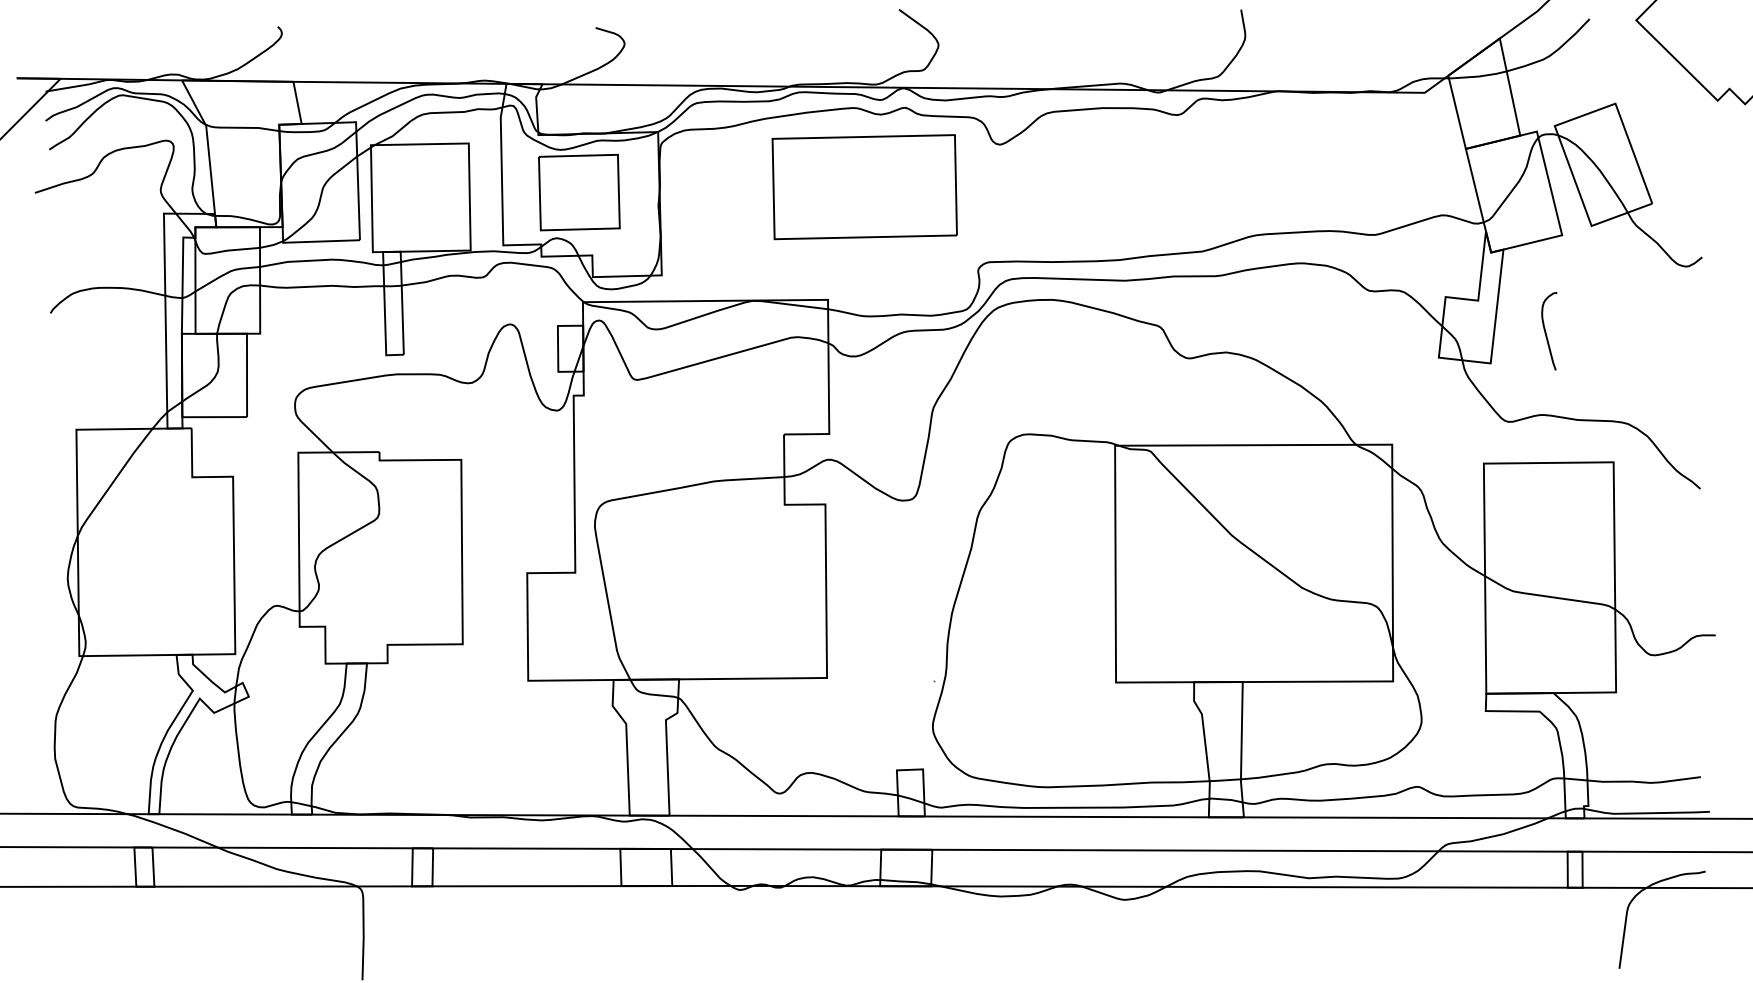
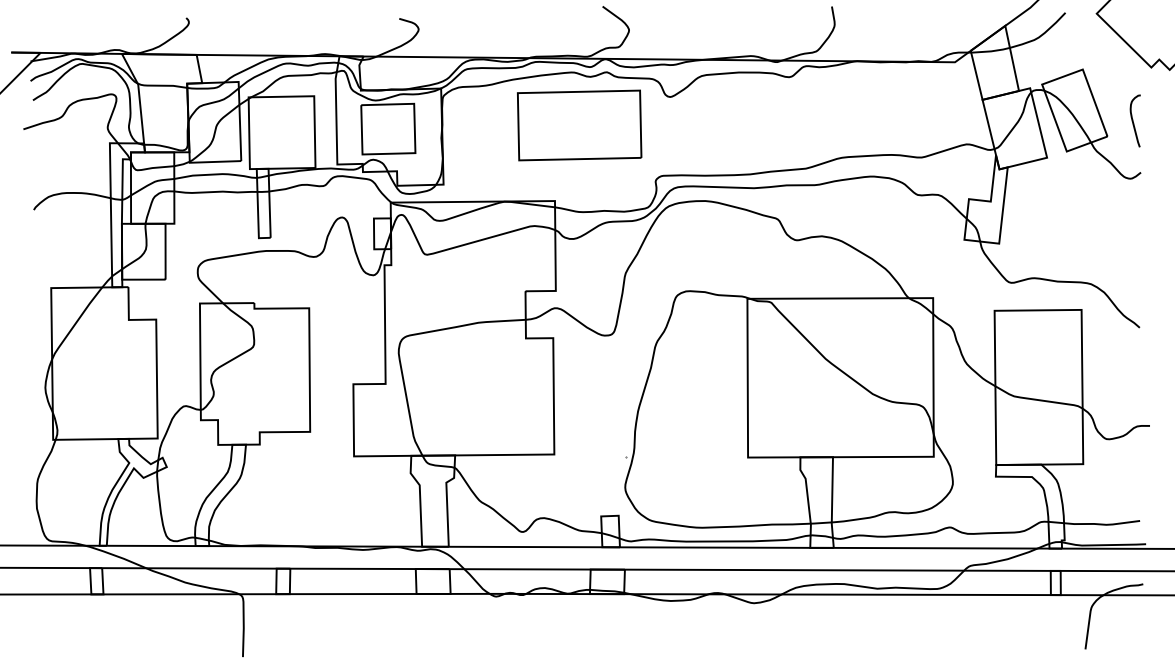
curve: (1546, 330) -> (1133, 120), moved

